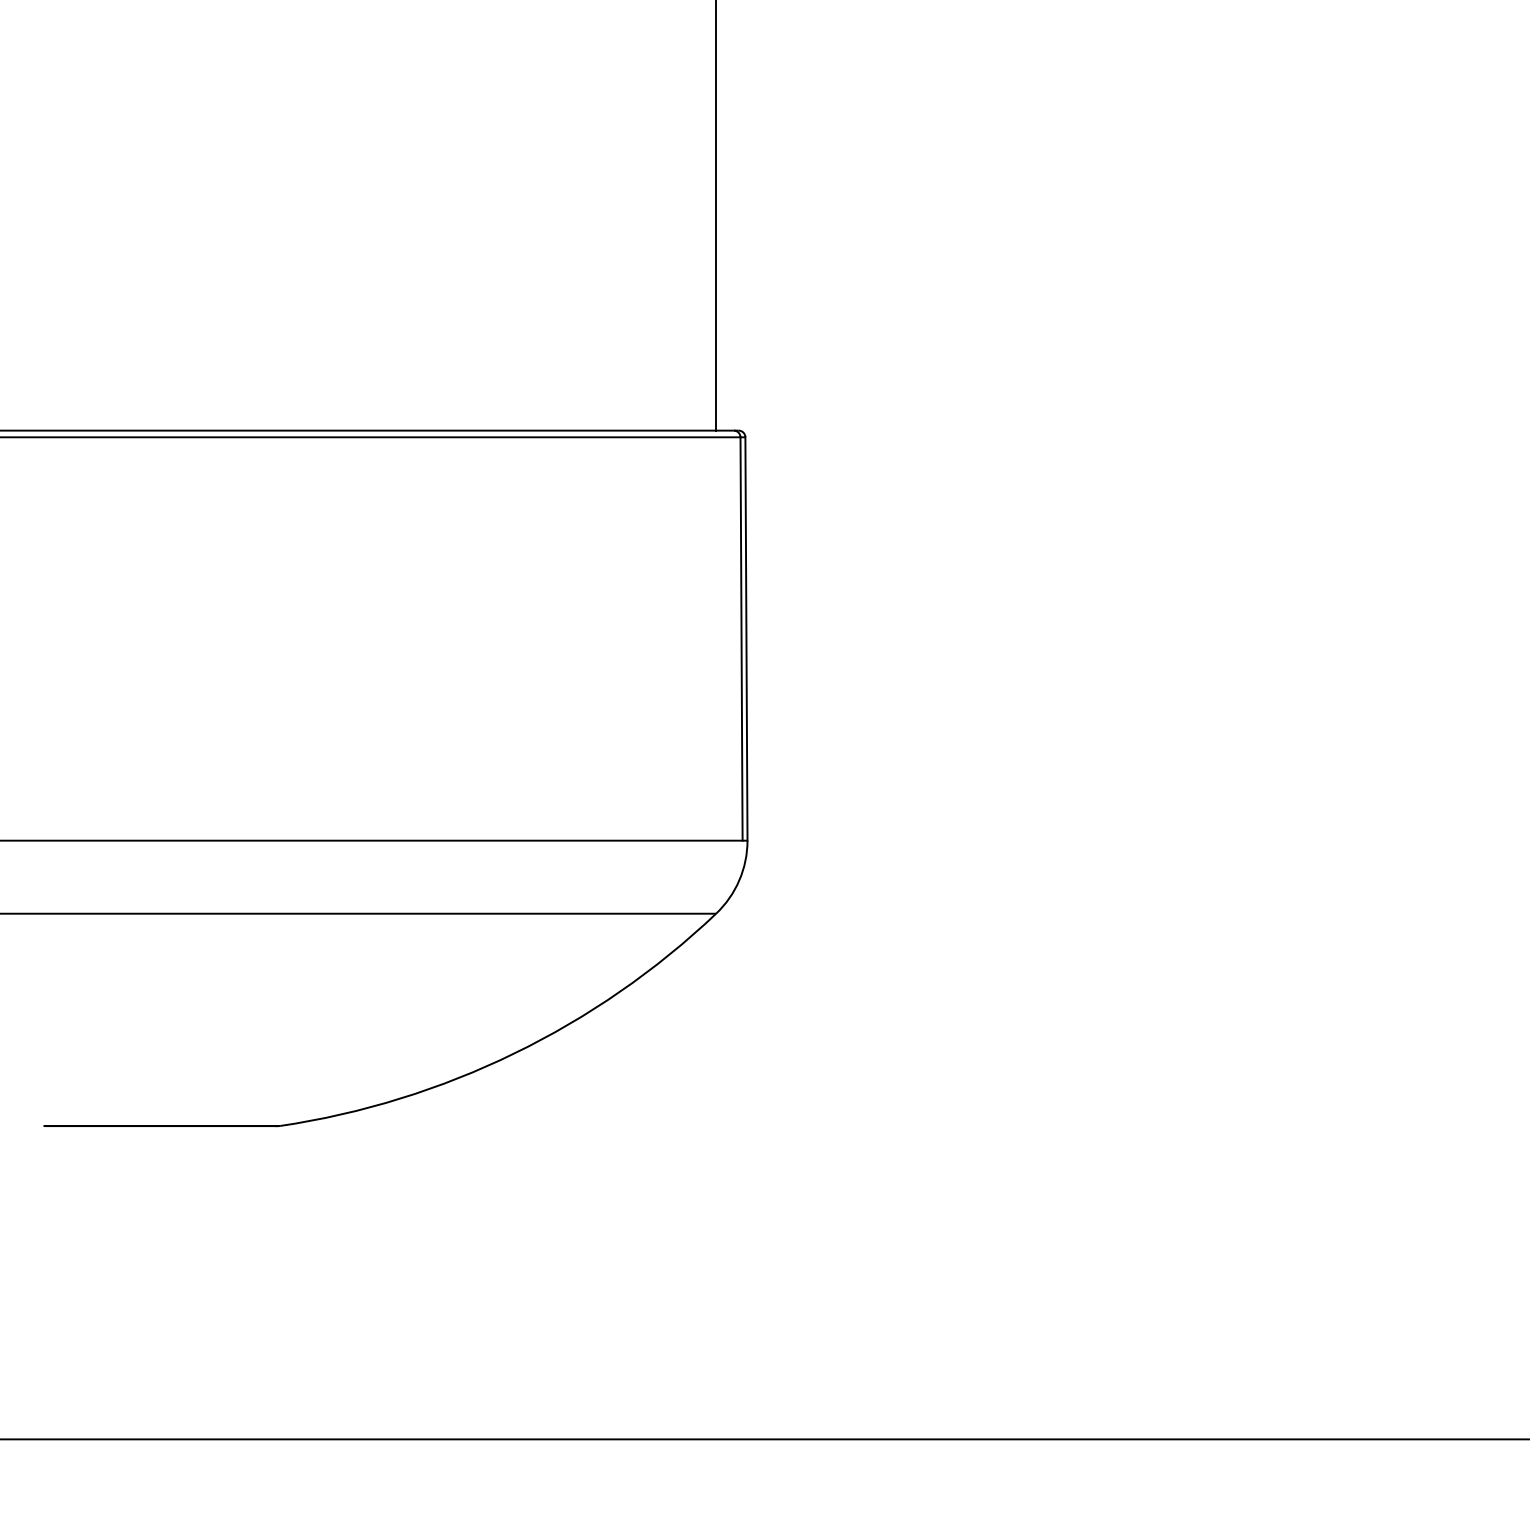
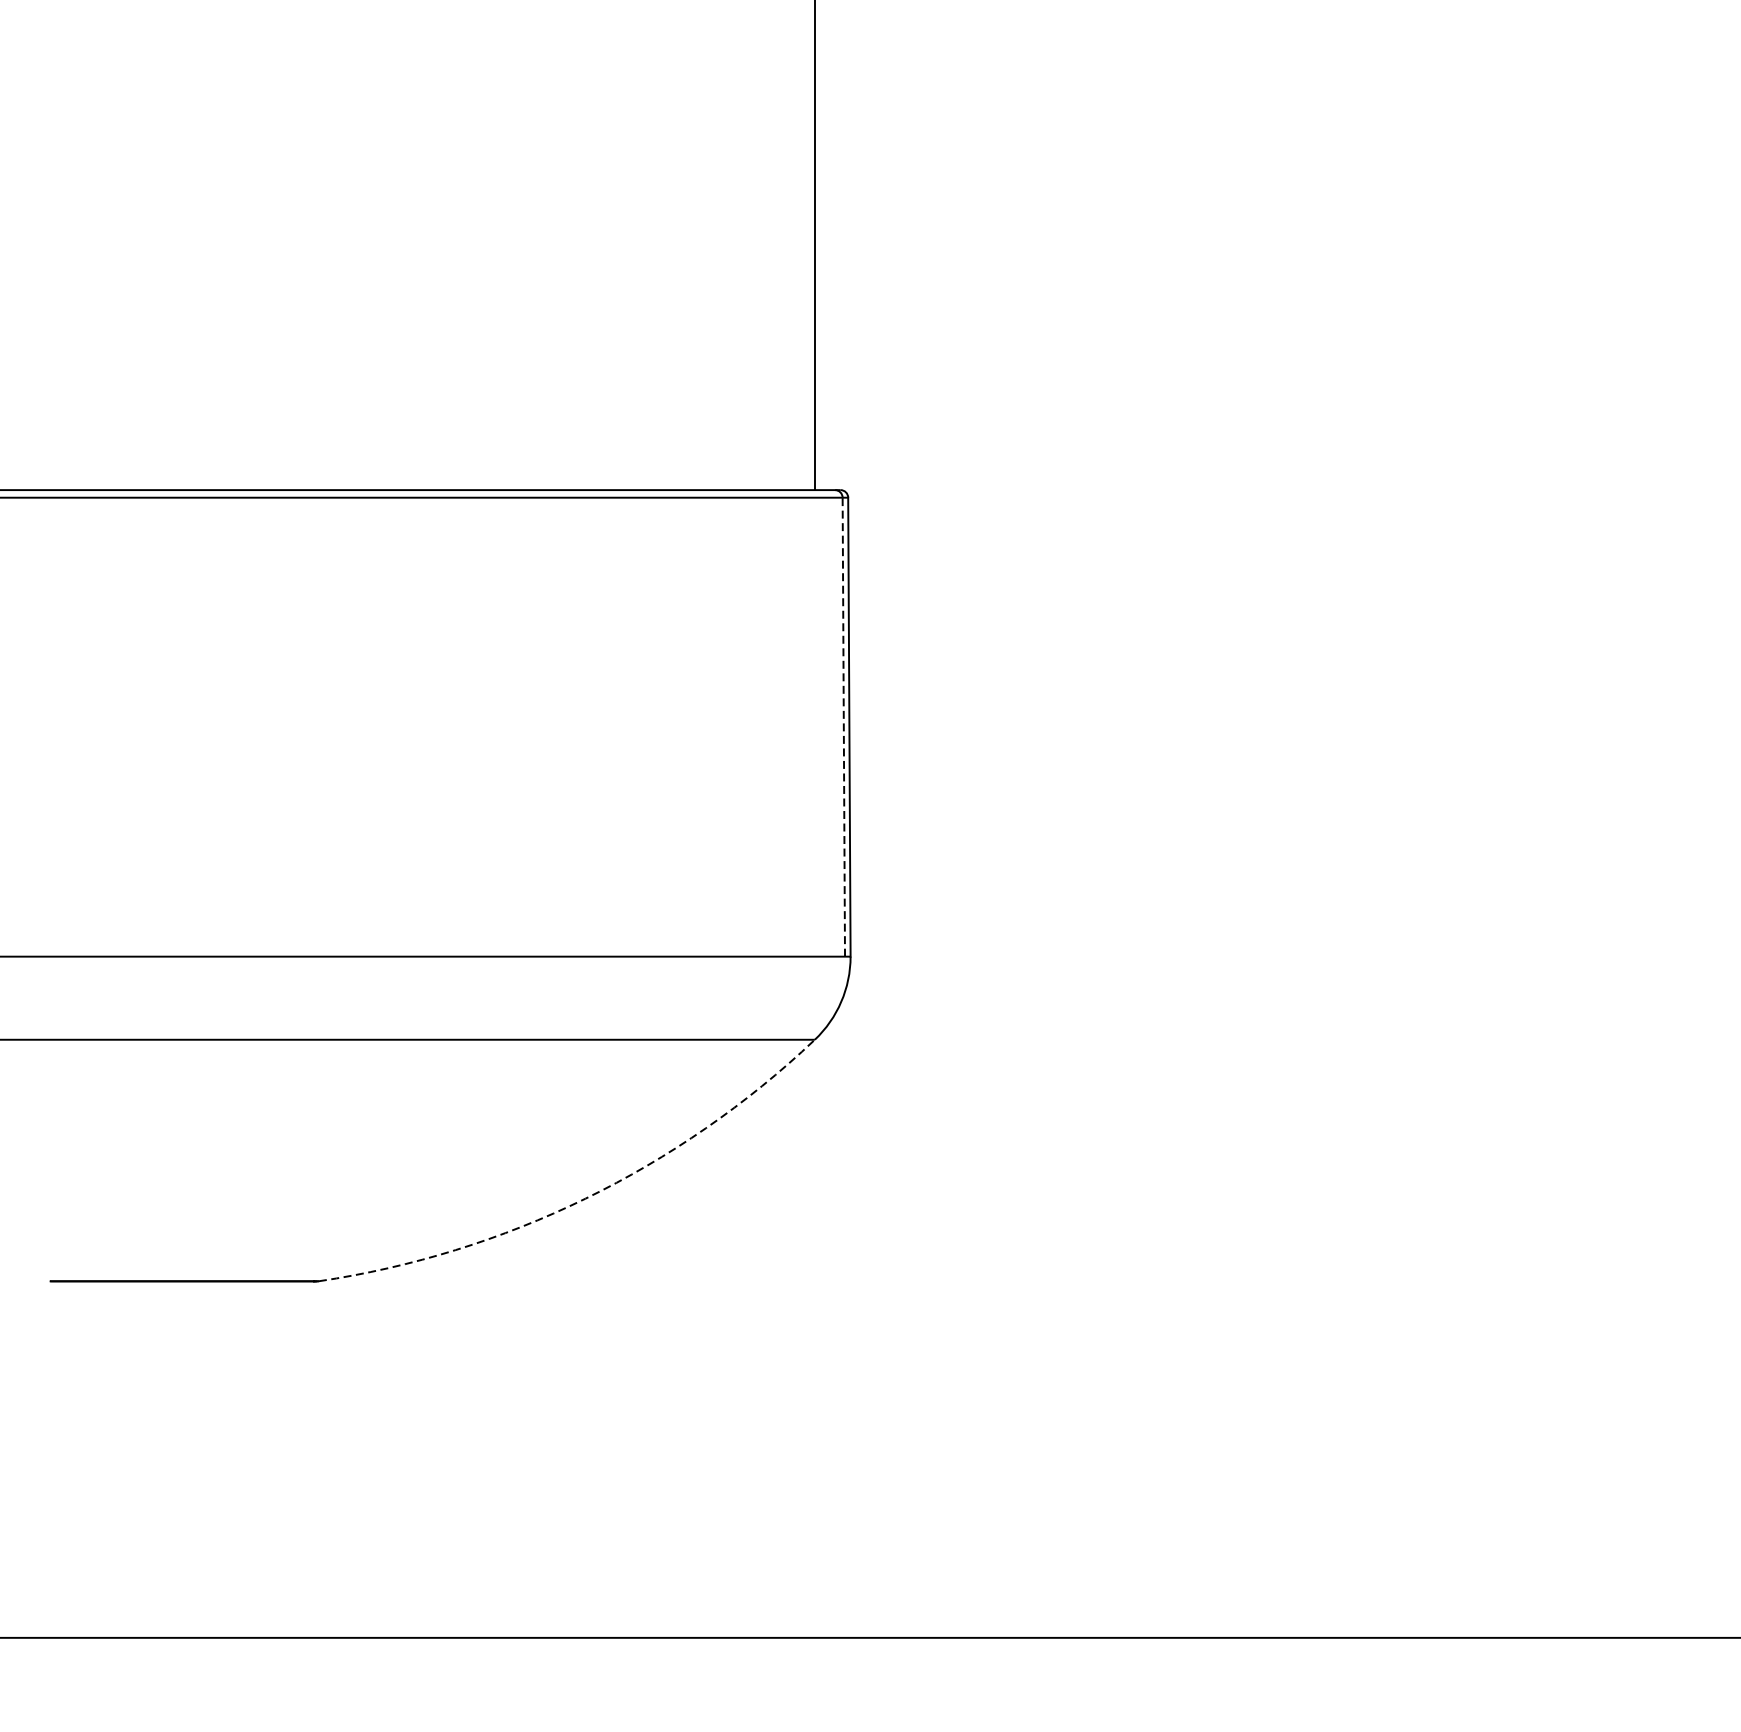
line: (741, 638) -> (843, 726), solid -> dashed
arc: (514, 1053) -> (585, 1198), solid -> dashed

